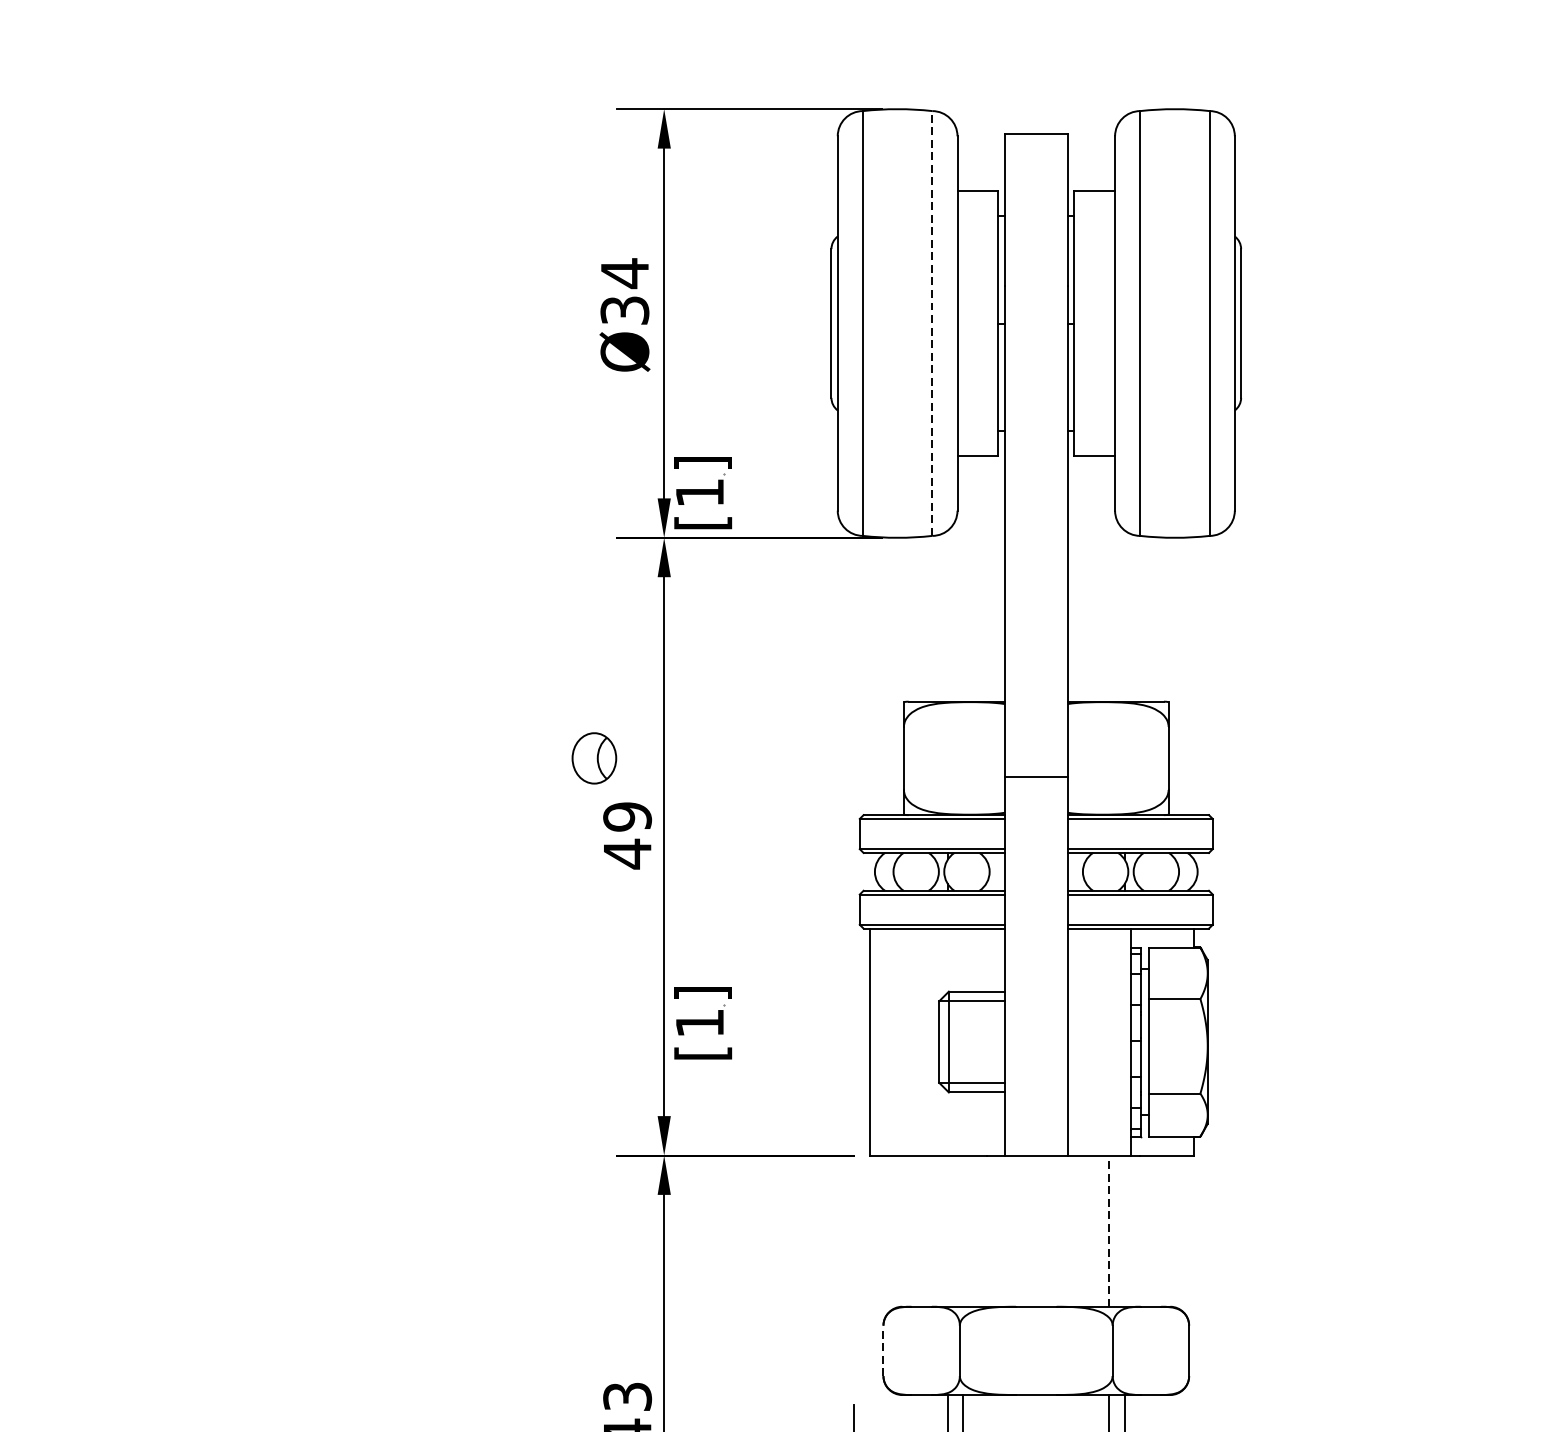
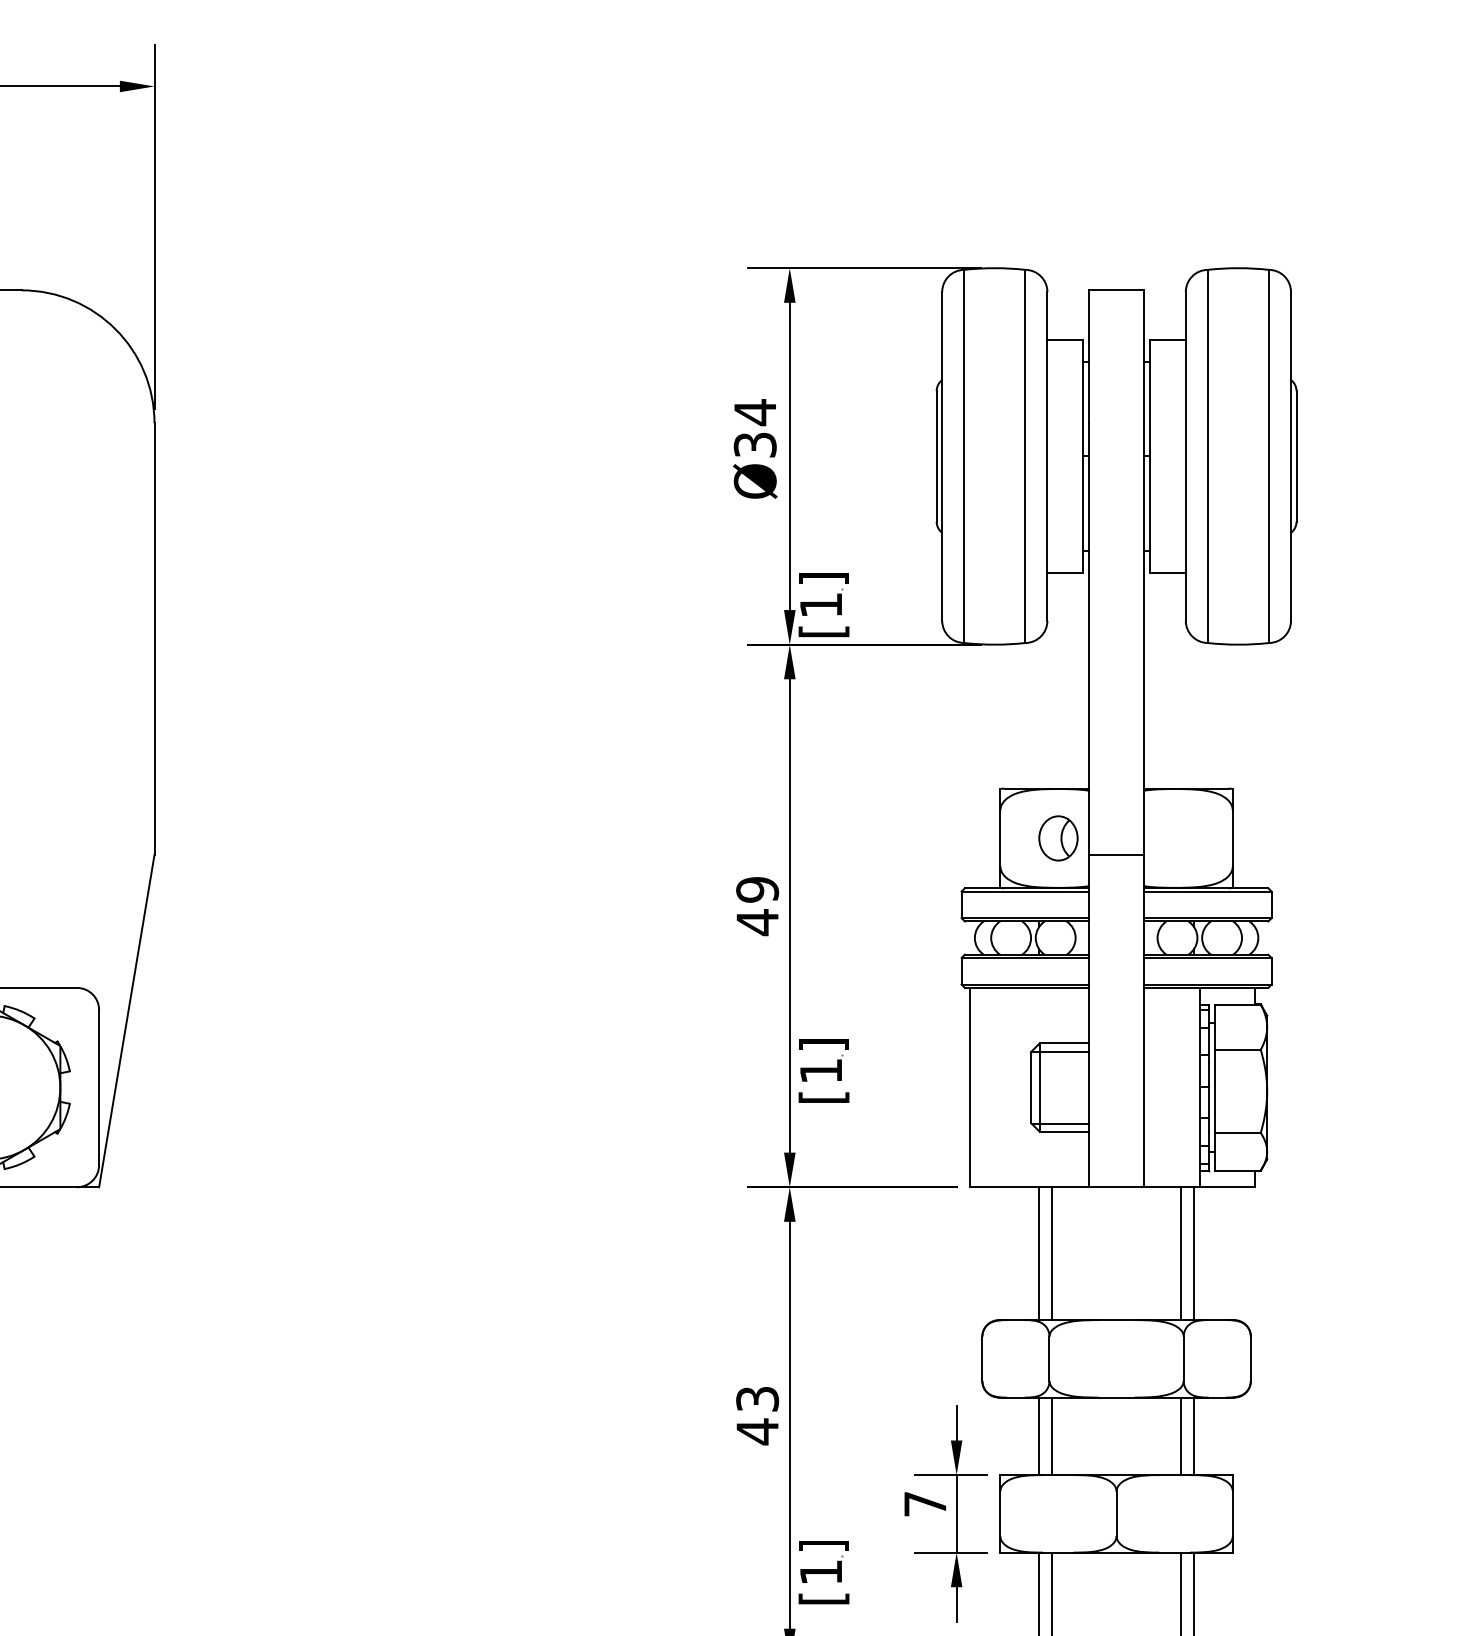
line: (932, 323) -> (1025, 456), dashed -> solid
part: (594, 758) -> (1058, 838), moved
line: (948, 1230) -> (1039, 1253), added
line: (963, 1230) -> (1052, 1253), added
line: (1109, 1230) -> (1180, 1253), dashed -> solid
line: (1124, 1230) -> (1194, 1253), added
line: (883, 1350) -> (982, 1358), dashed -> solid

